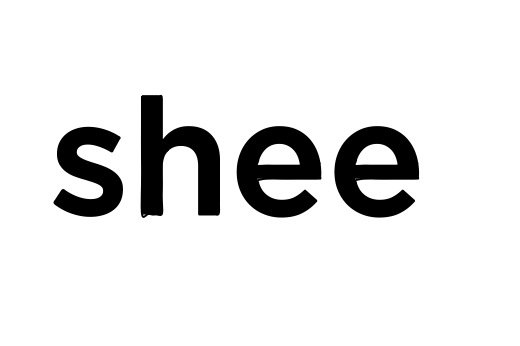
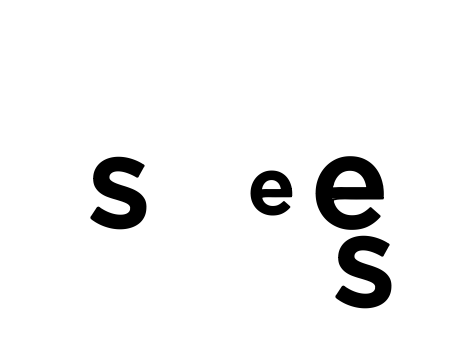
part: (180, 146) -> (192, 172), removed
part: (279, 171) -> (271, 192), size x0.6
part: (393, 269) -> (363, 271), added

